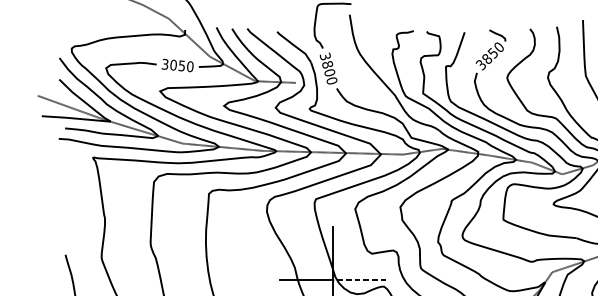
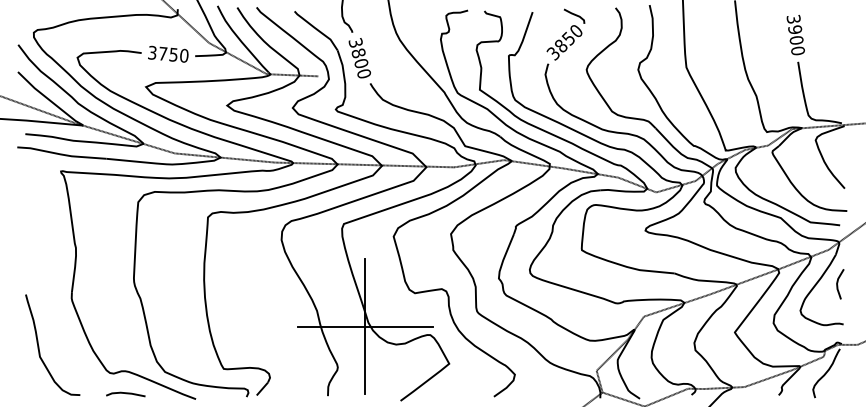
text: (173, 64) -> (162, 53), 3050 -> 3750
line: (359, 279) -> (399, 326), dashed -> solid

